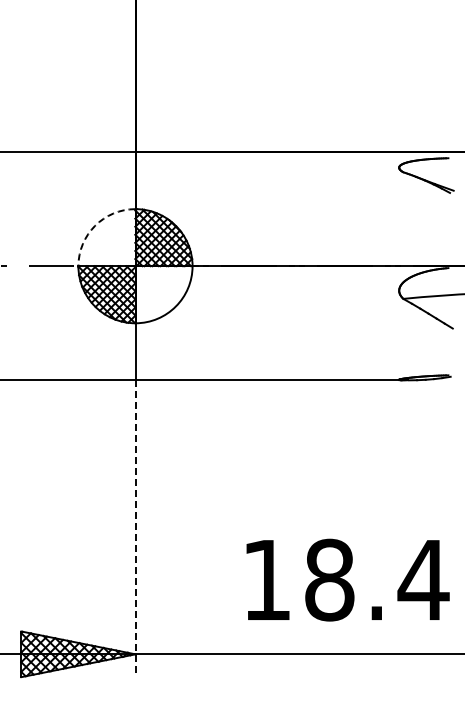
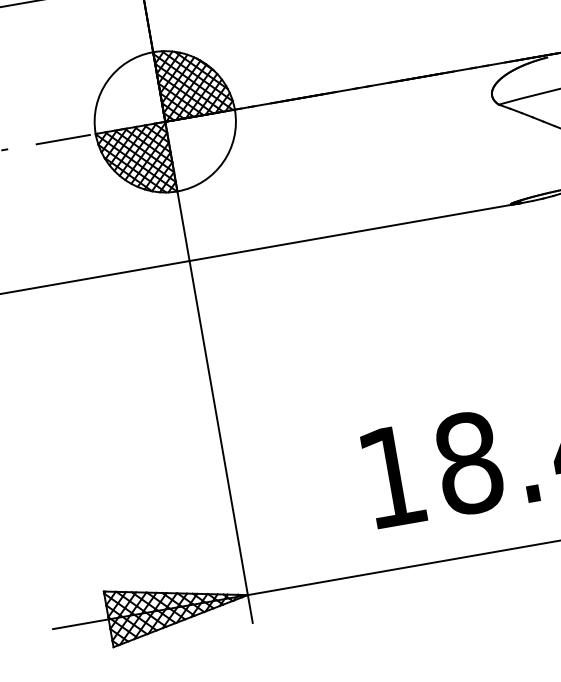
arc: (95, 225) -> (107, 80), dashed -> solid
line: (135, 529) -> (221, 442), dashed -> solid

